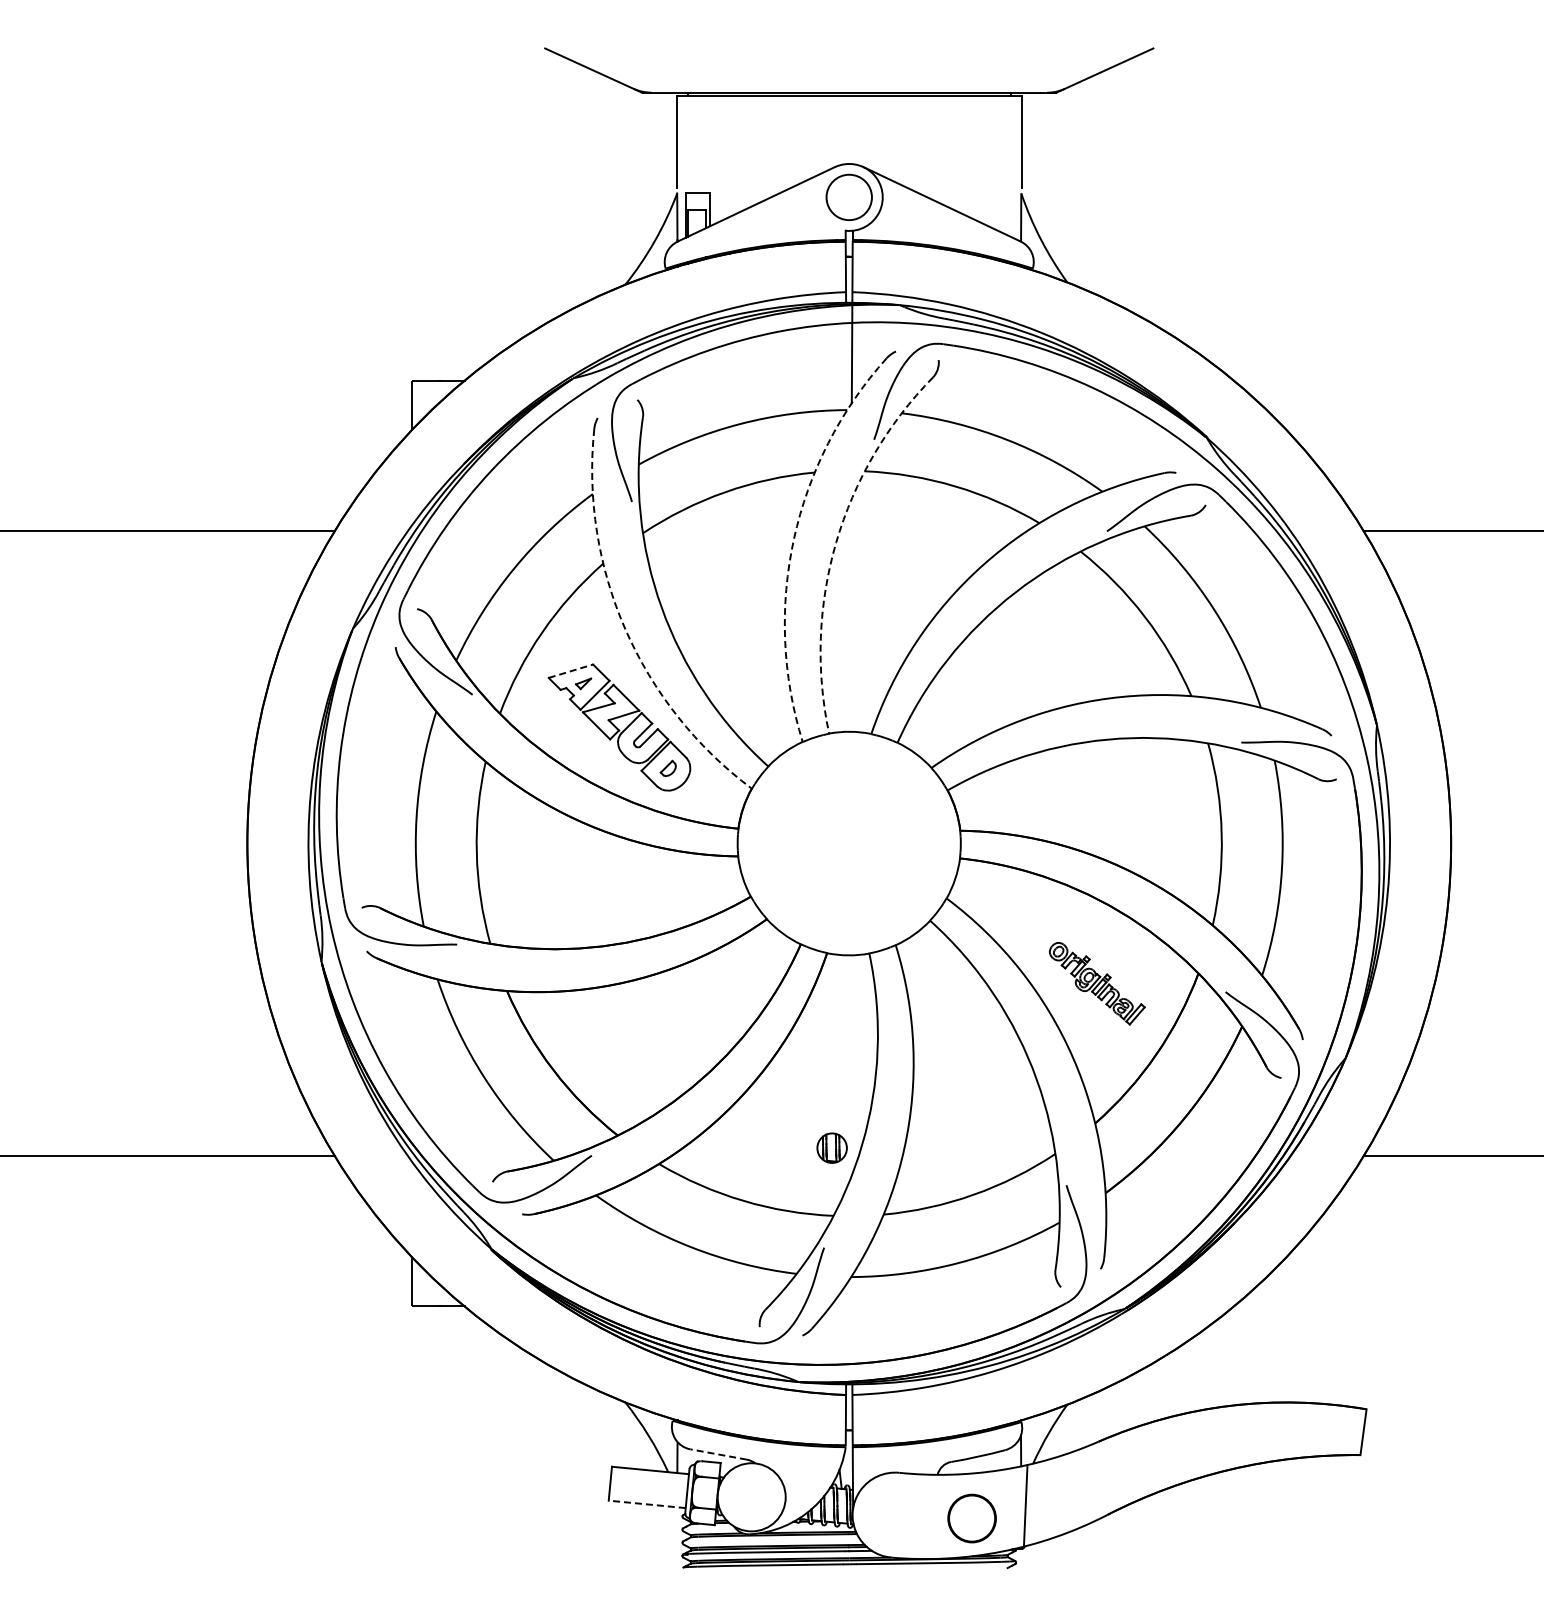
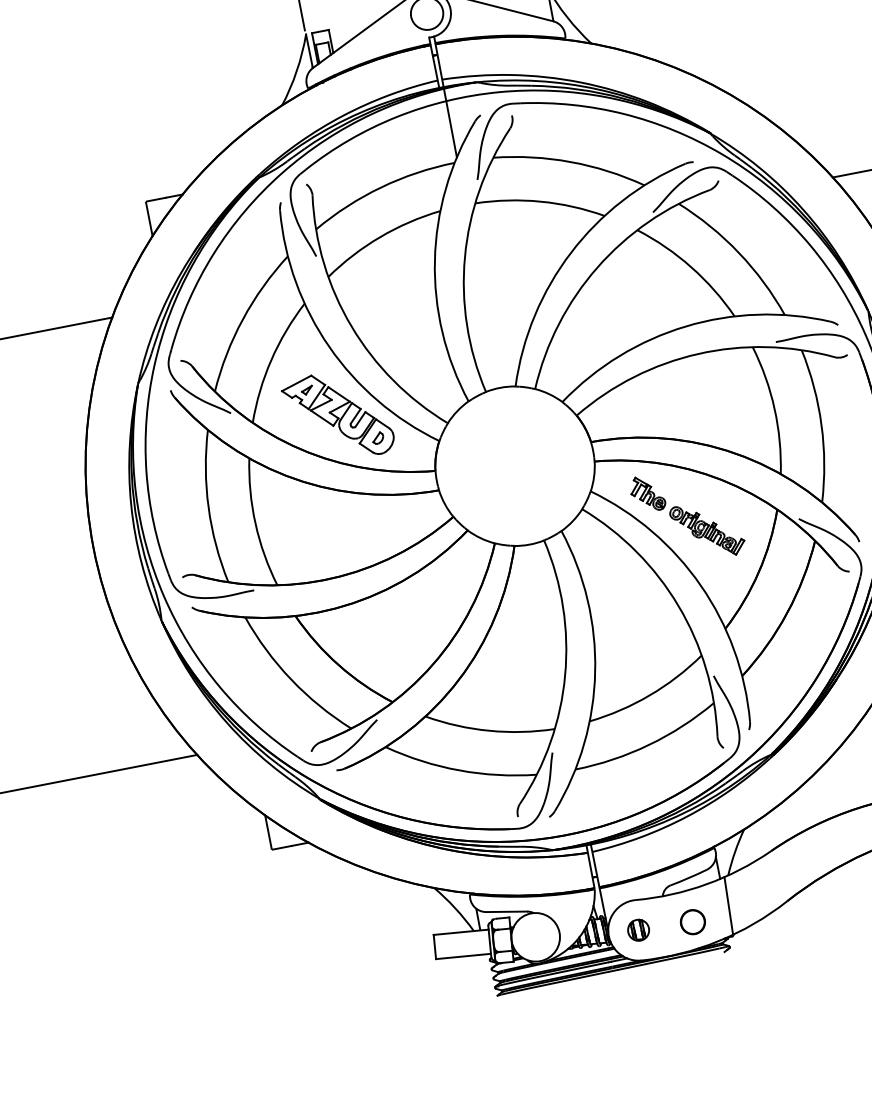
arc: (793, 539) -> (434, 260), dashed -> solid
arc: (836, 542) -> (465, 257), dashed -> solid
arc: (625, 629) -> (329, 346), dashed -> solid
line: (571, 671) -> (297, 383), dashed -> solid
part: (1023, 916) -> (647, 493), added
part: (831, 1147) -> (638, 929), moved
line: (718, 1454) -> (506, 911), dashed -> solid
line: (647, 1504) -> (463, 956), dashed -> solid
circle: (971, 1518) -> (692, 922), size x0.71

